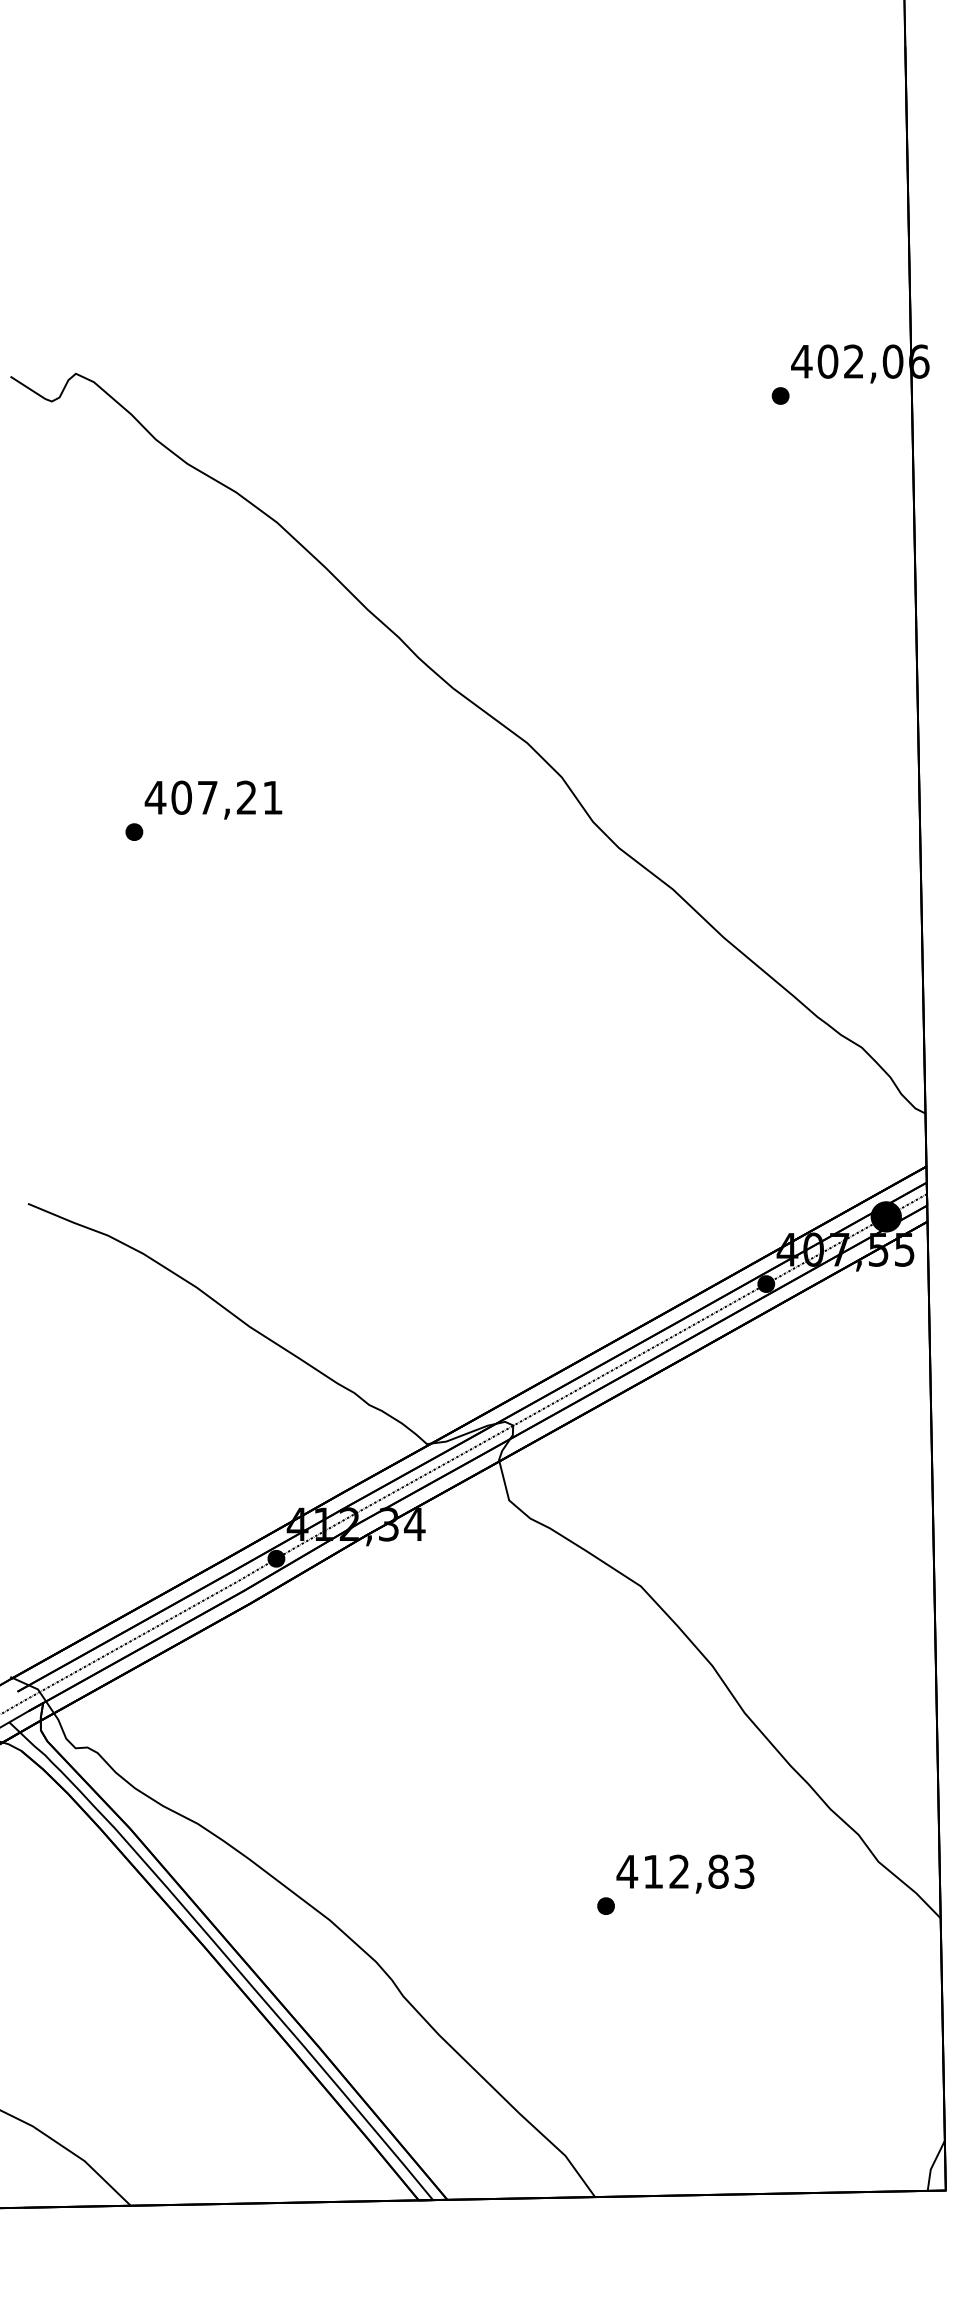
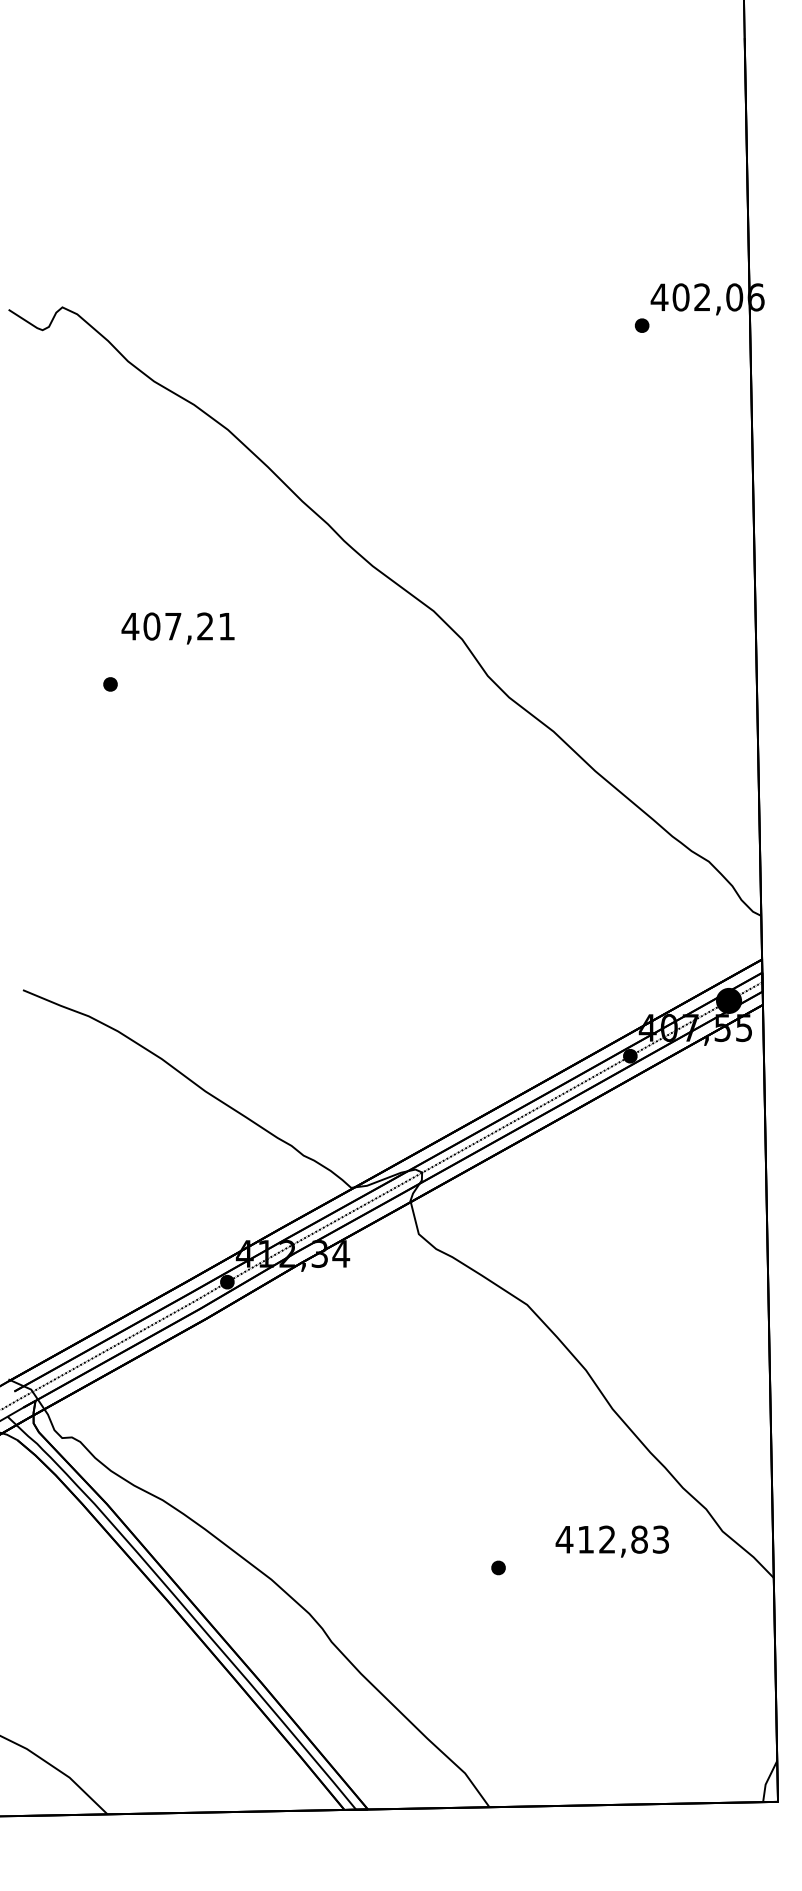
text: (213, 799) -> (178, 627), moved
text: (685, 1873) -> (612, 1541), moved

